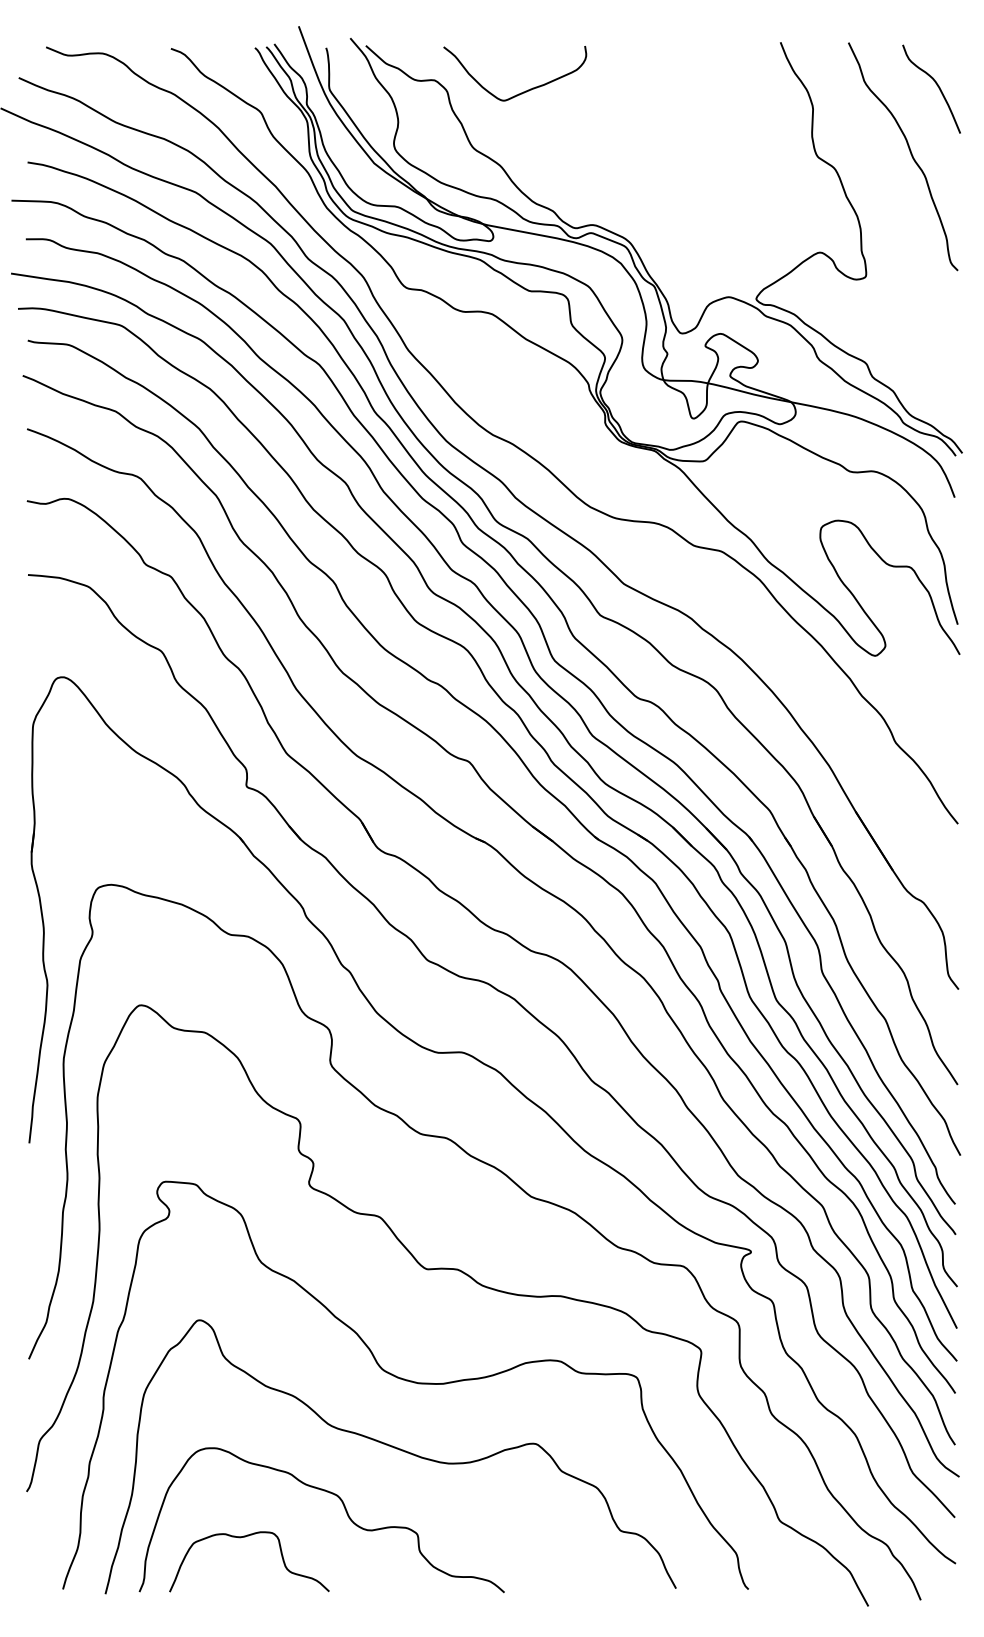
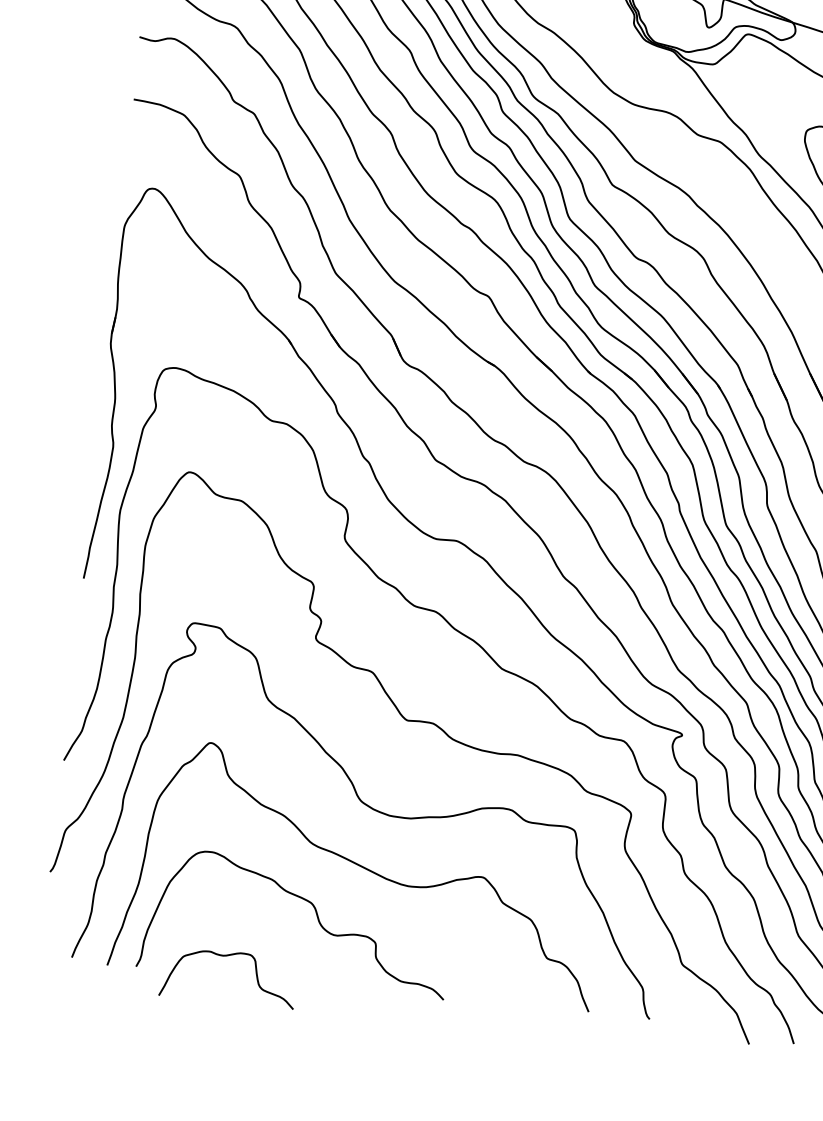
curve: (245, 1537) -> (227, 956), moved

